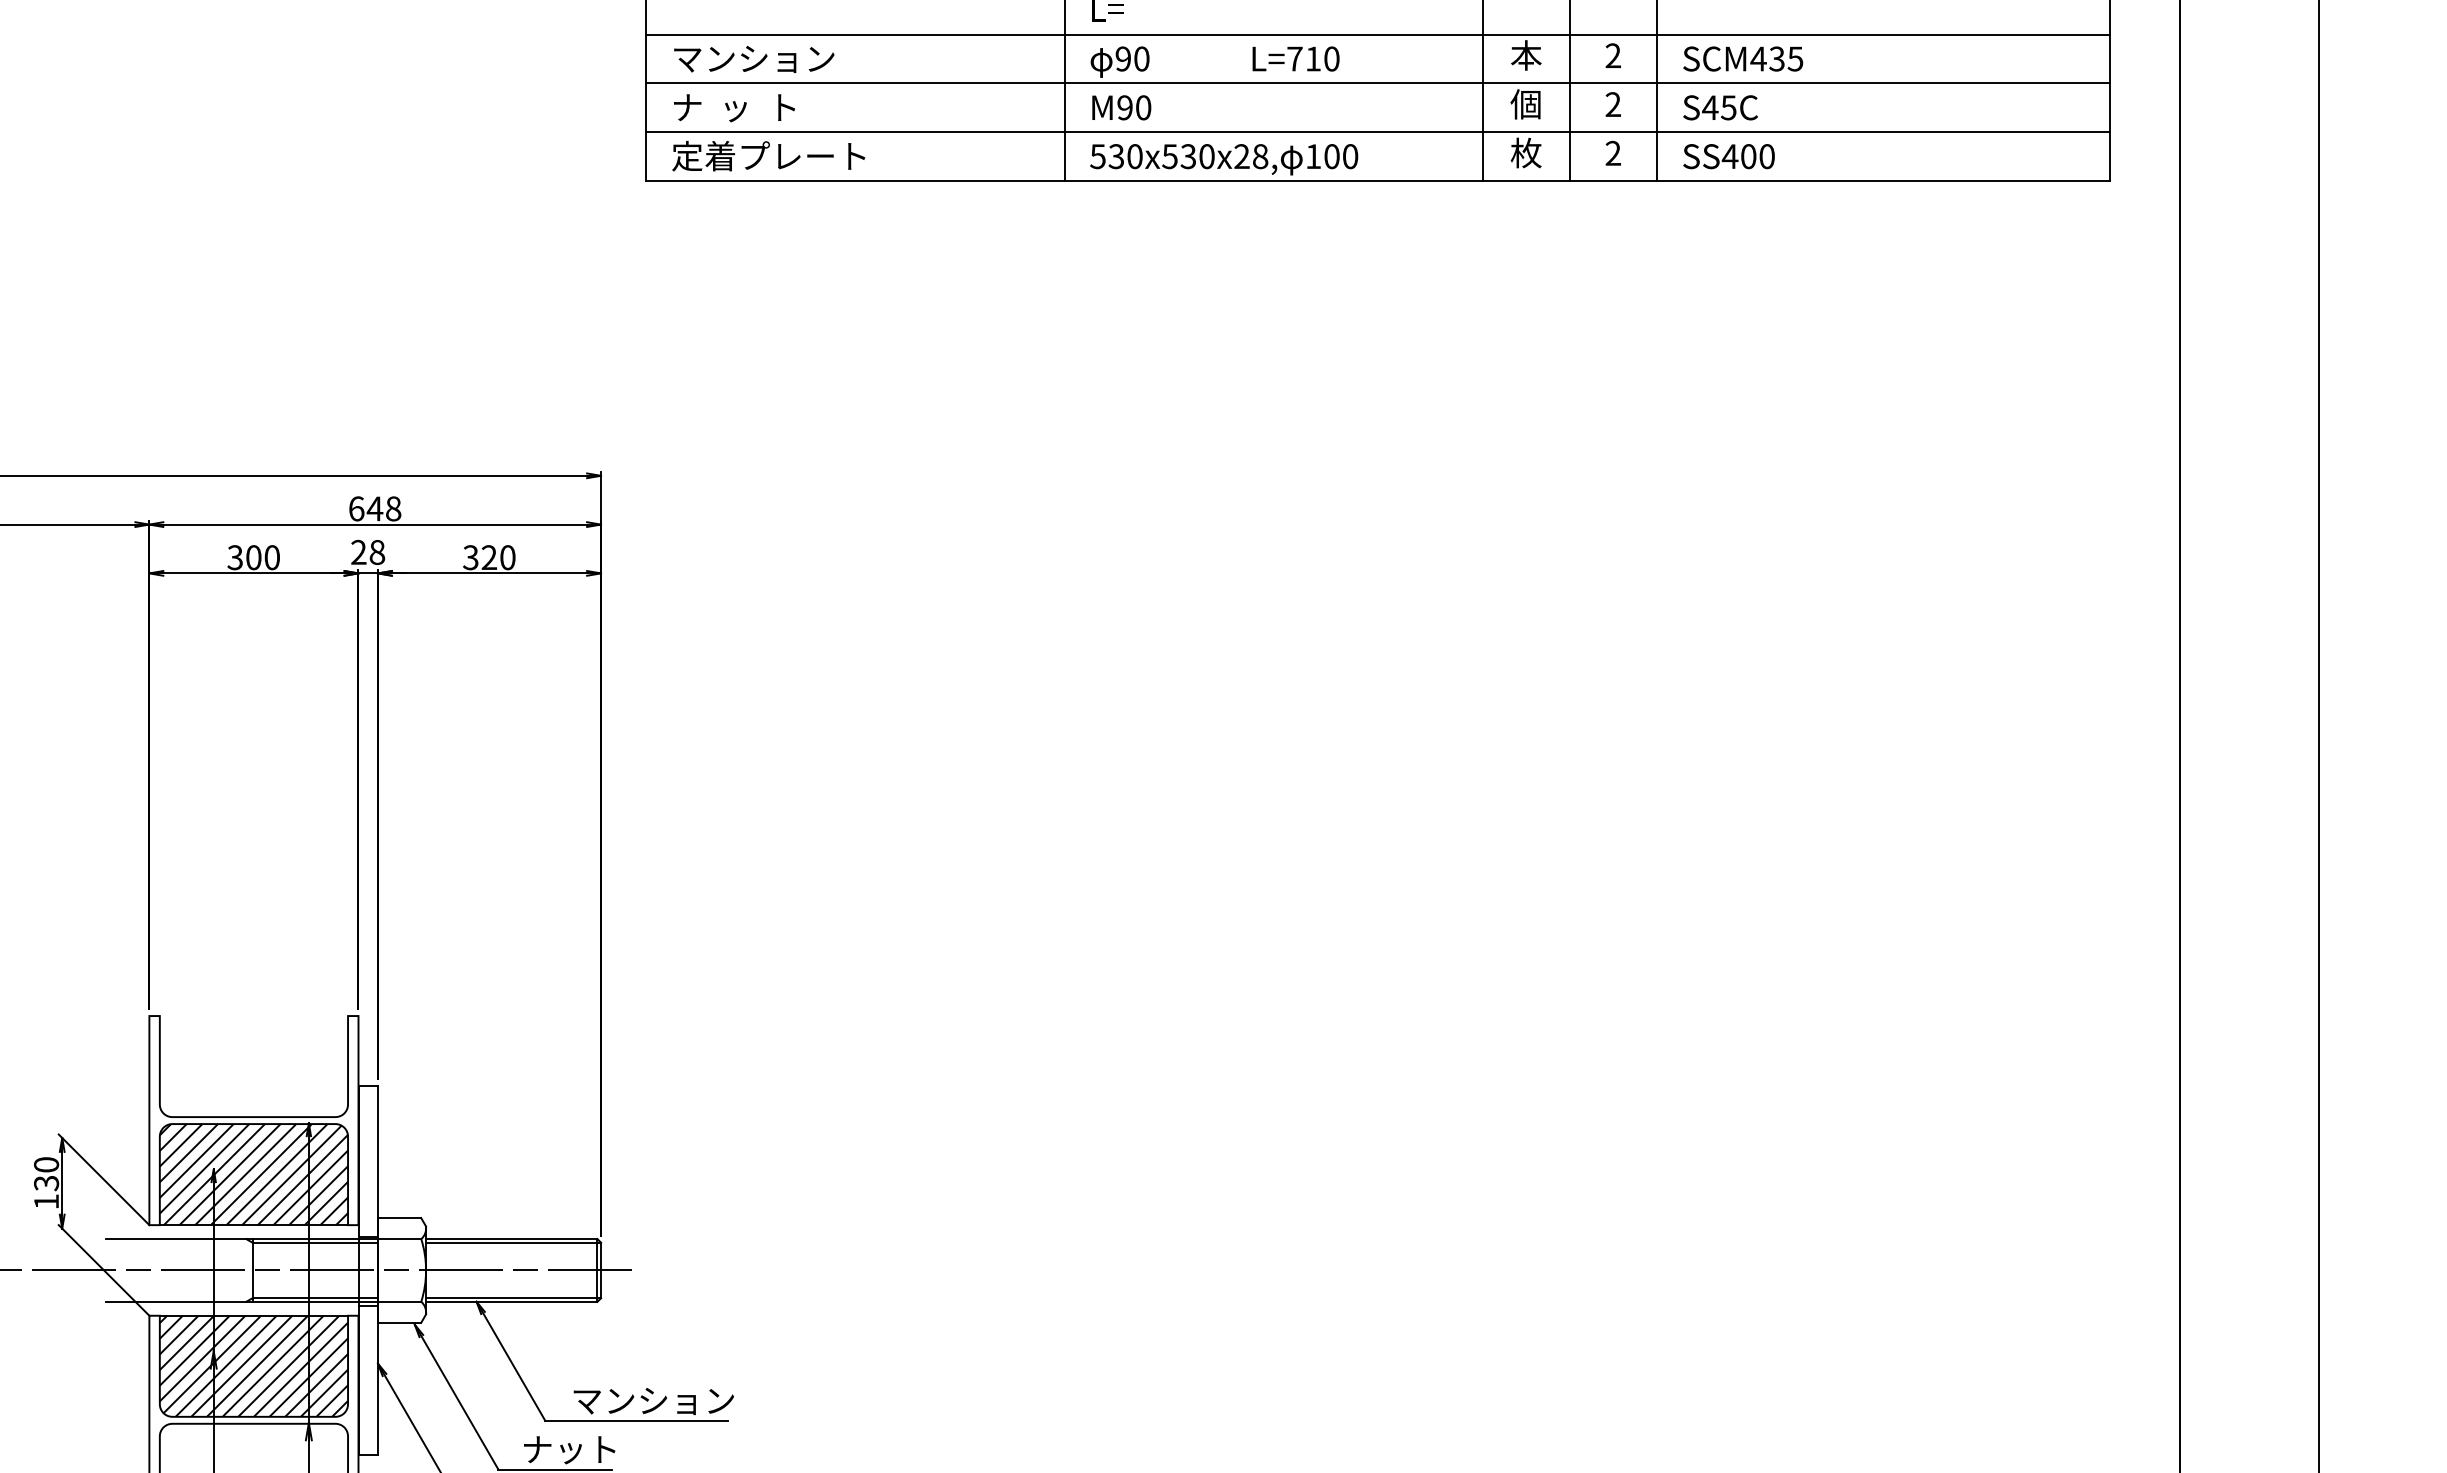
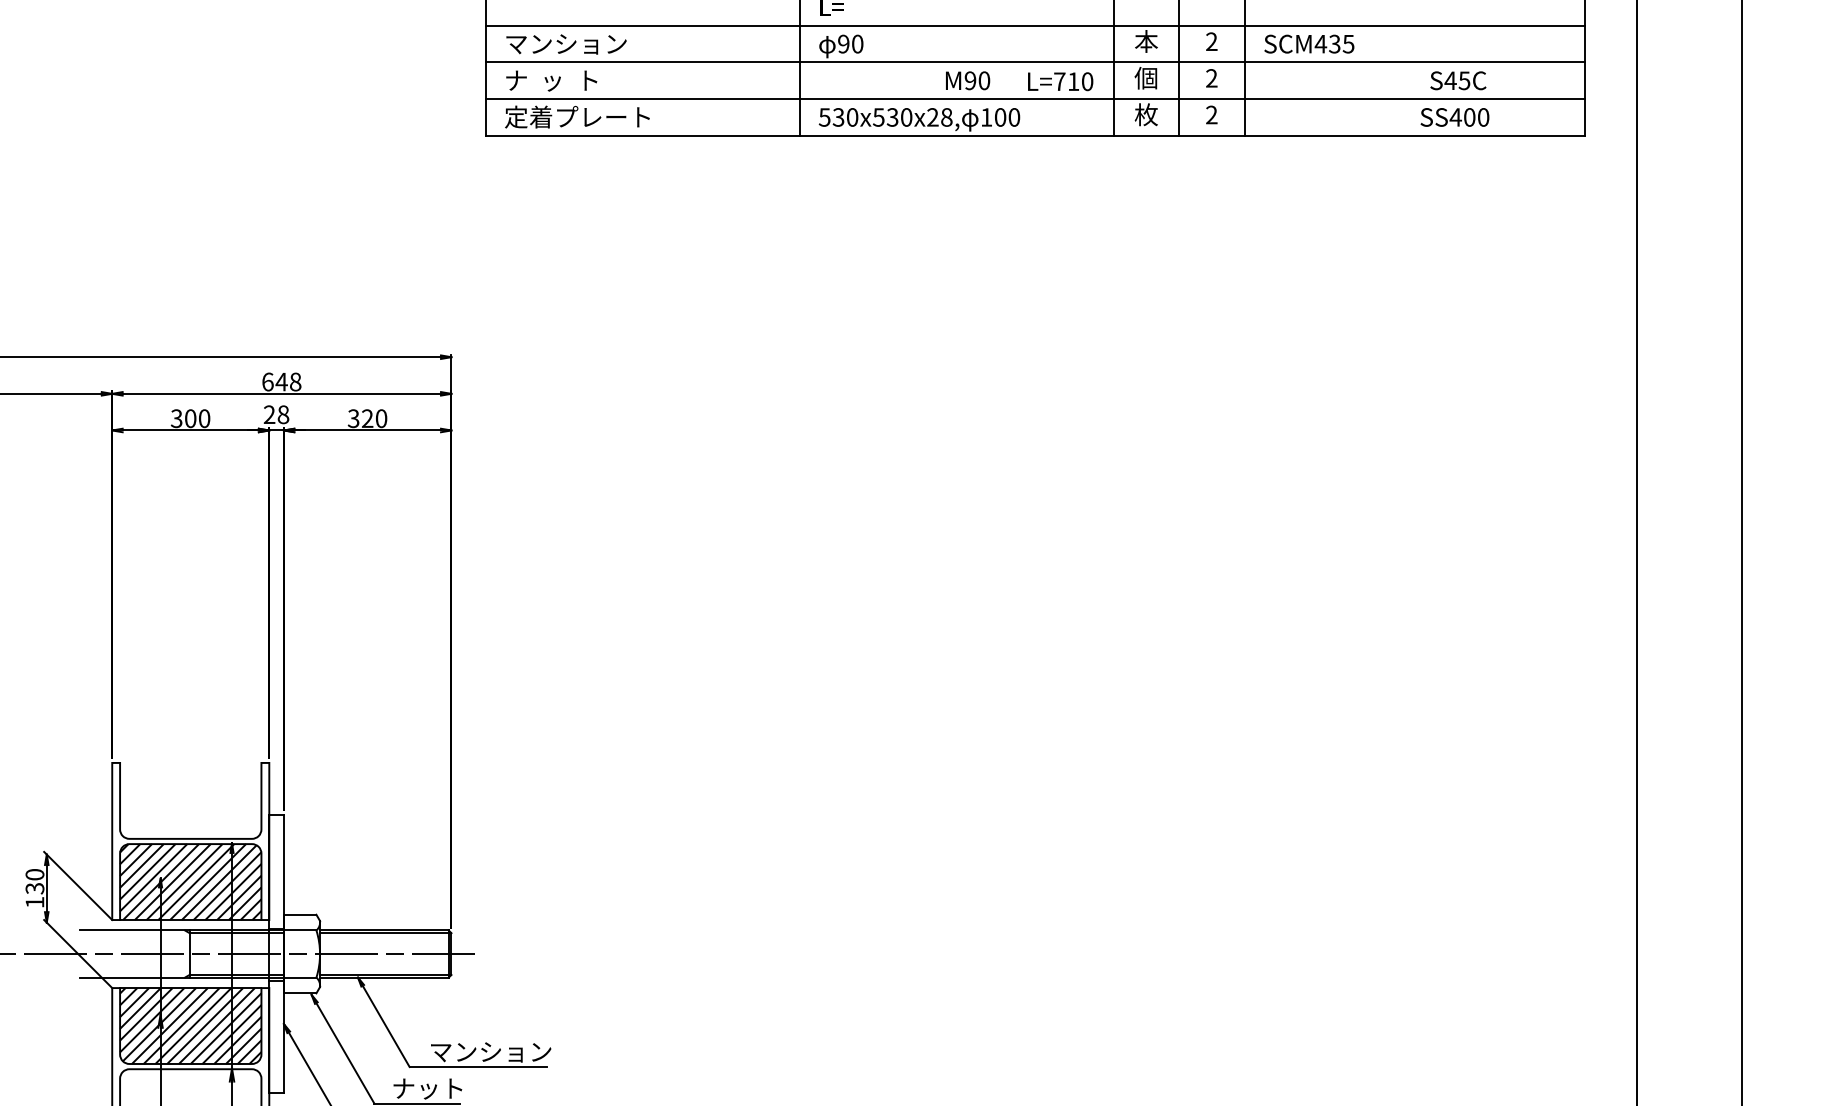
text: (1295, 58) -> (1060, 81), moved
text: (1121, 107) -> (967, 80), moved
text: (1720, 107) -> (1458, 80), moved
text: (1728, 156) -> (1454, 117), moved

